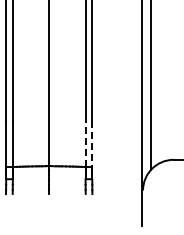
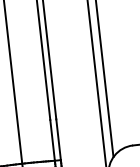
line: (85, 144) -> (52, 140), dashed -> solid
line: (92, 144) -> (58, 139), dashed -> solid

